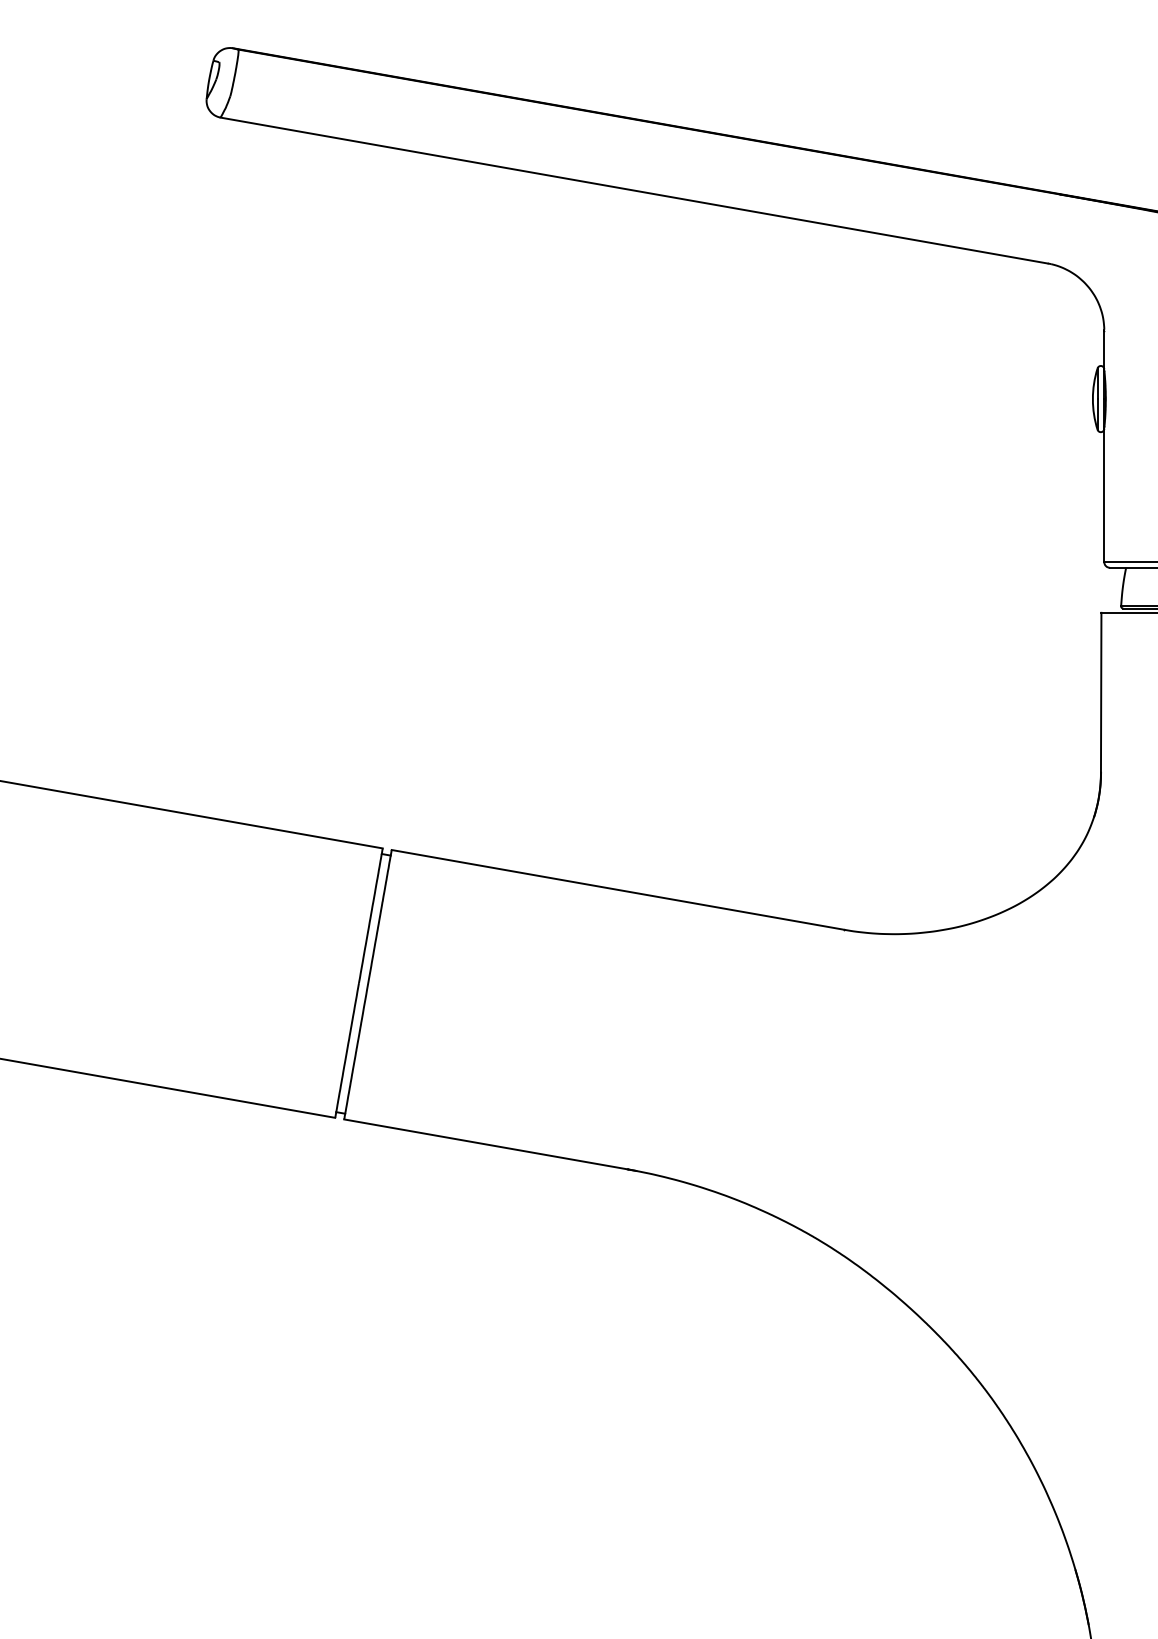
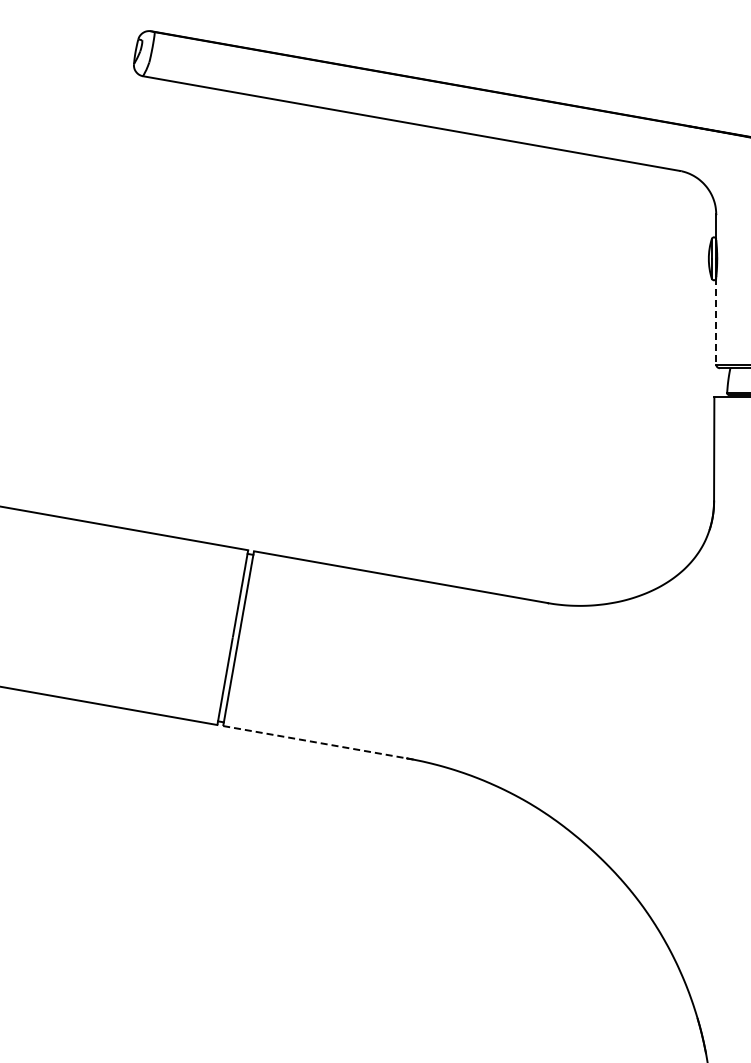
line: (1104, 495) -> (716, 321), solid -> dashed
line: (486, 1144) -> (315, 742), solid -> dashed

